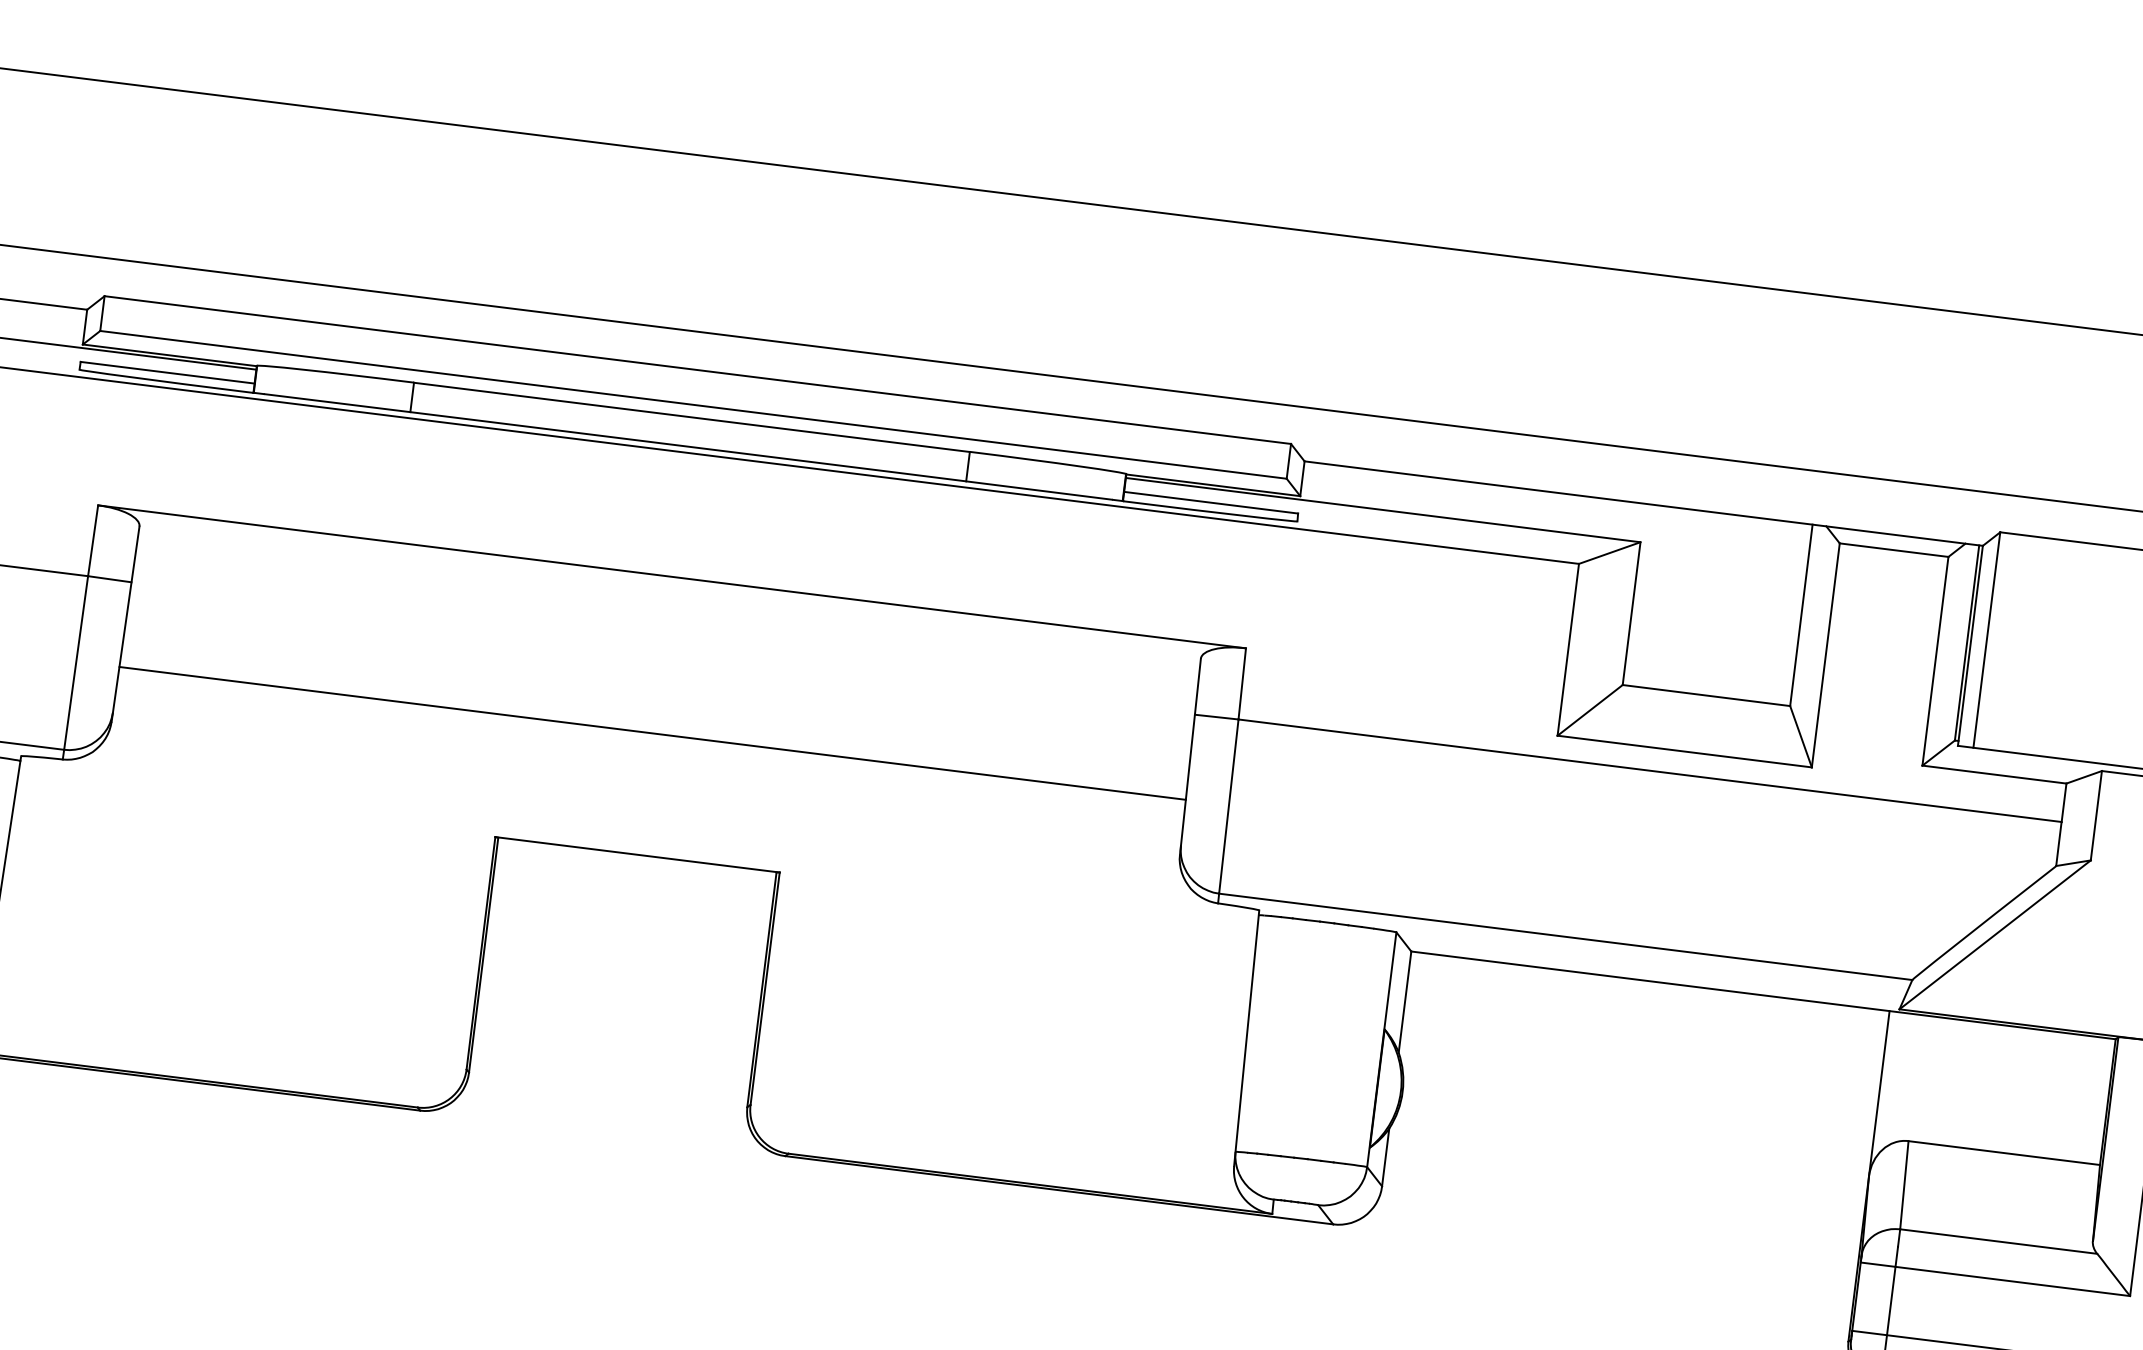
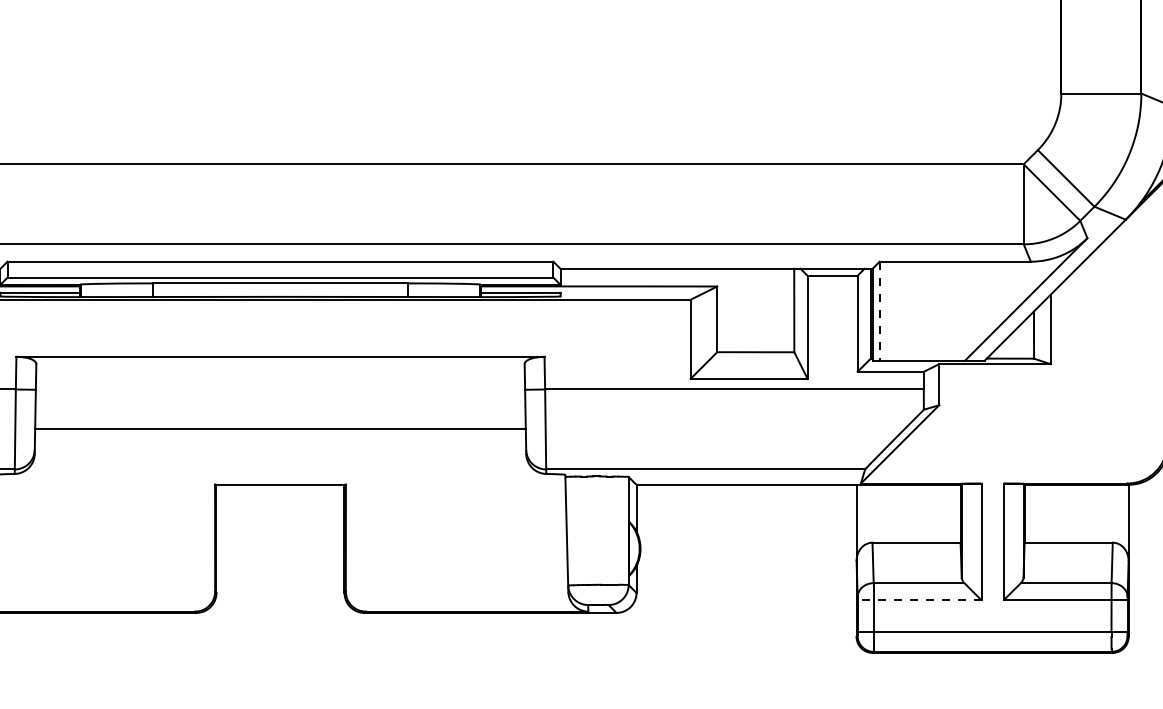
line: (1986, 640) -> (879, 311), solid -> dashed
line: (1995, 1279) -> (919, 600), solid -> dashed

